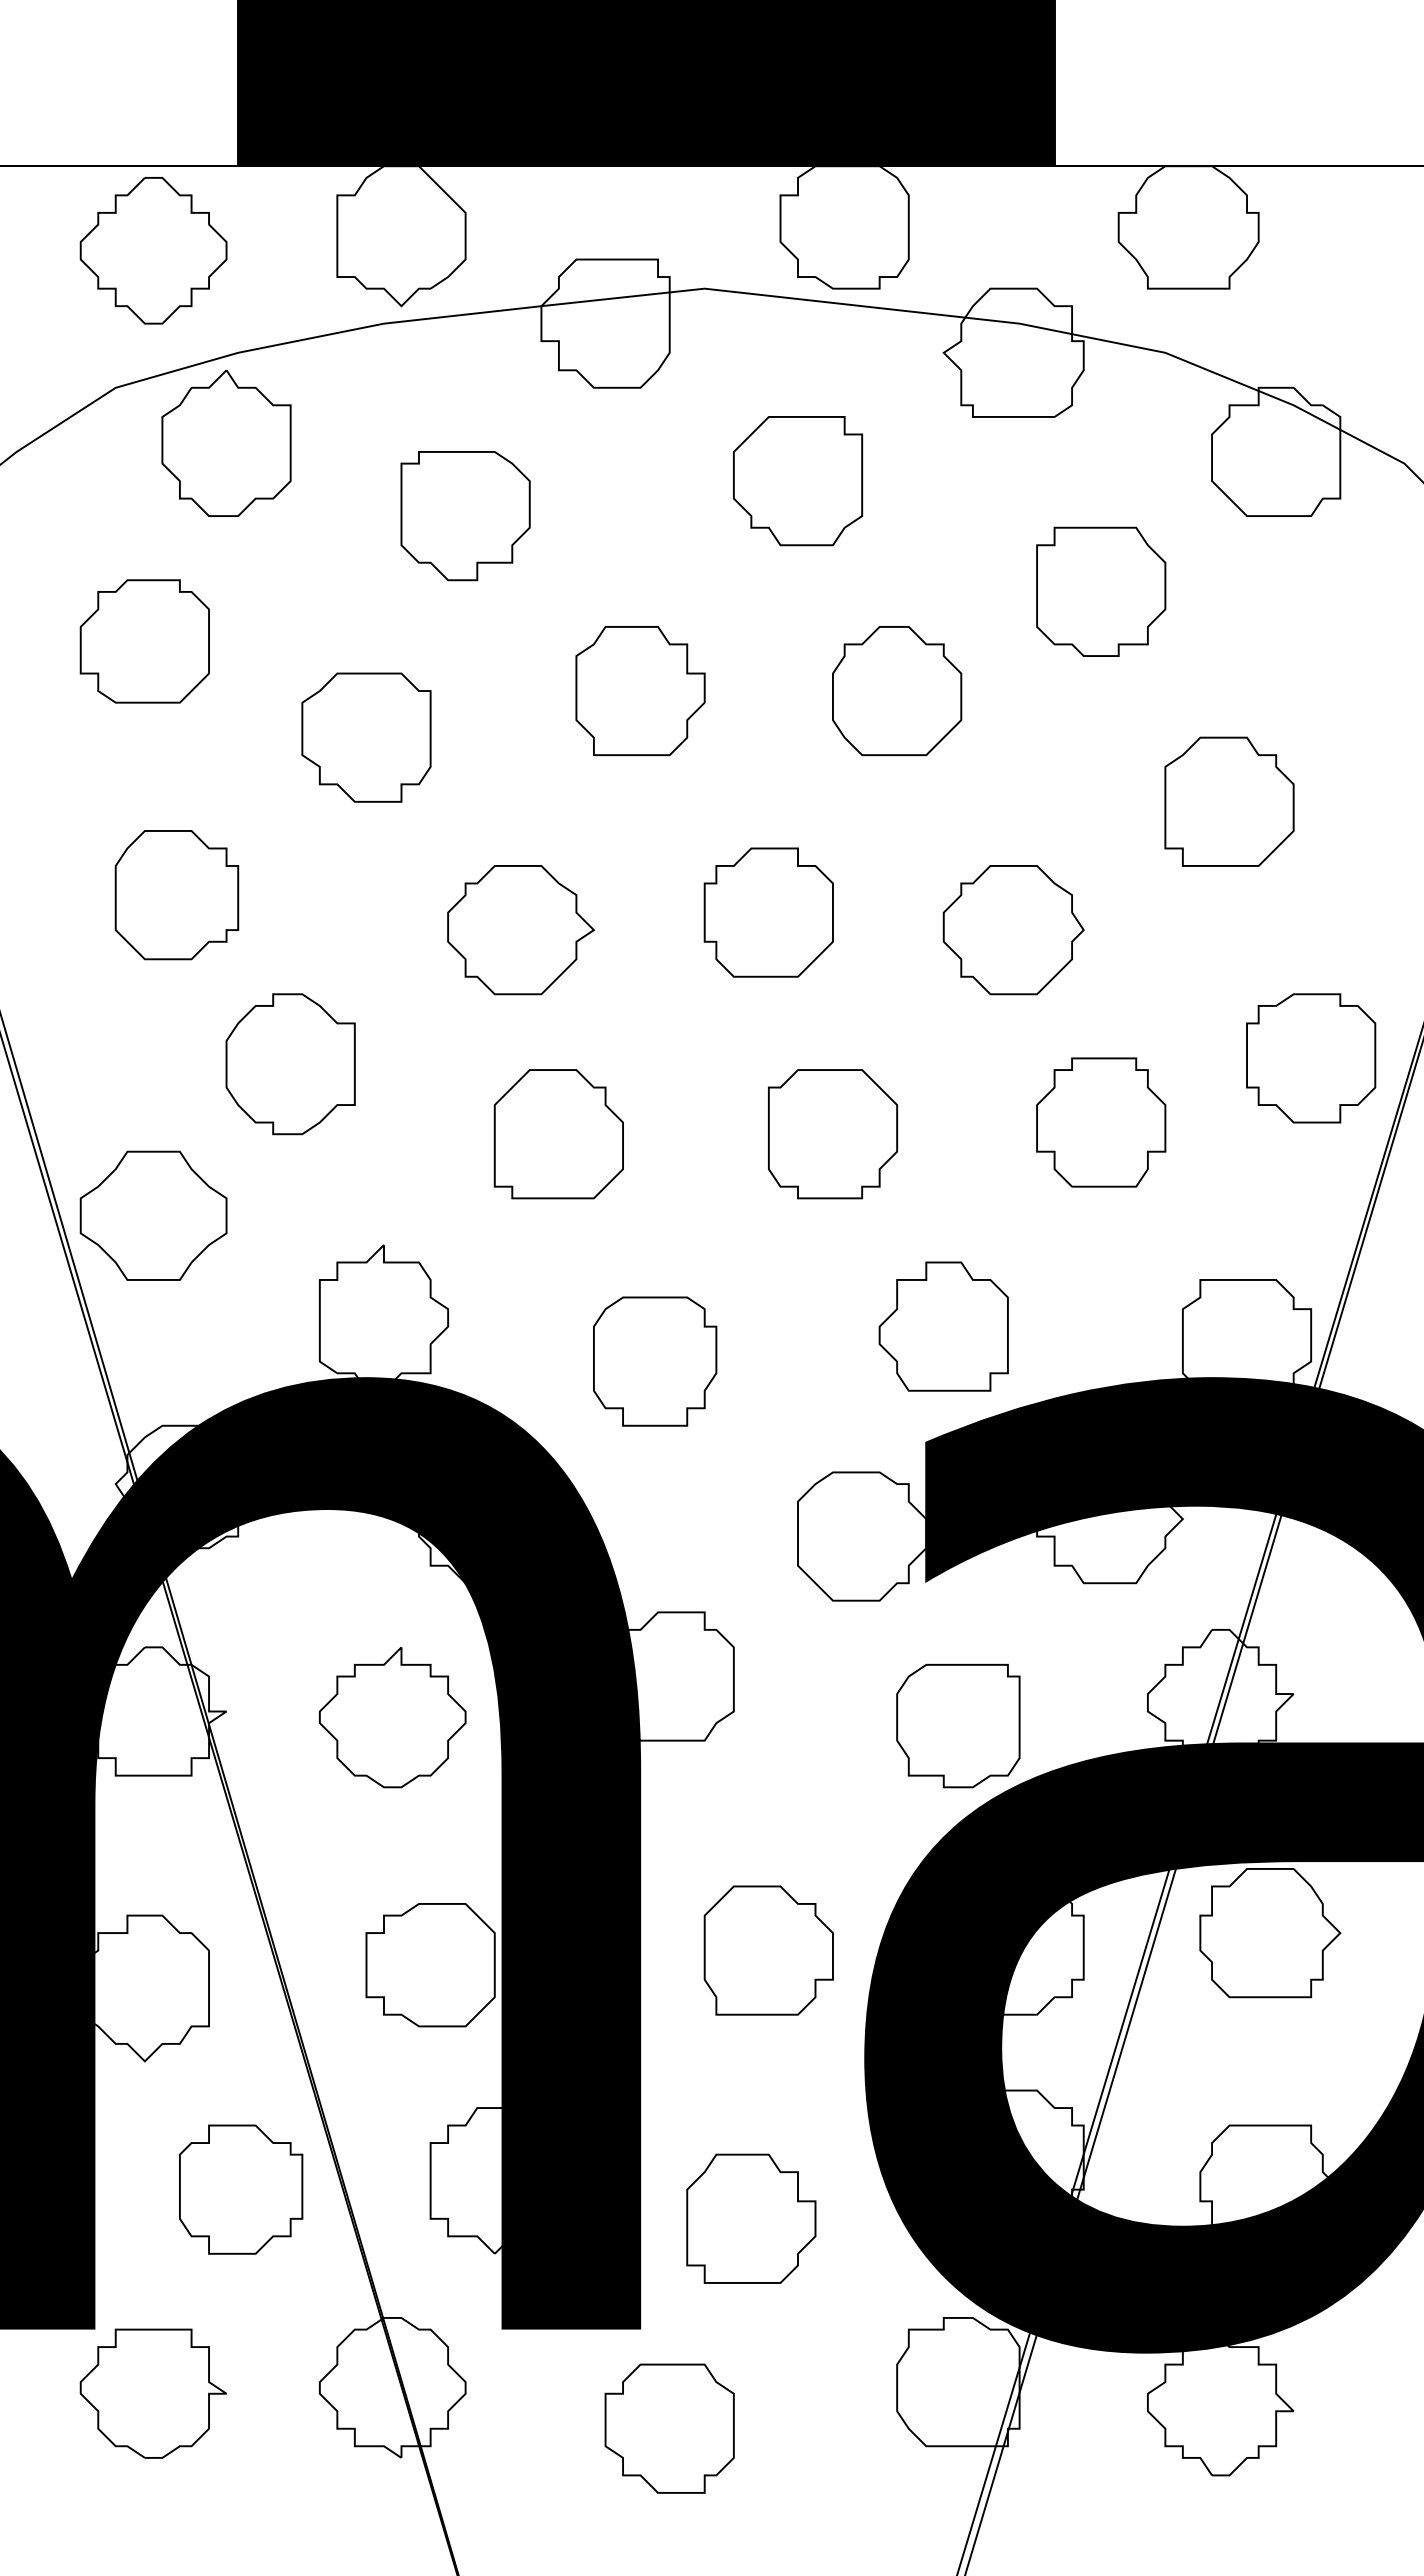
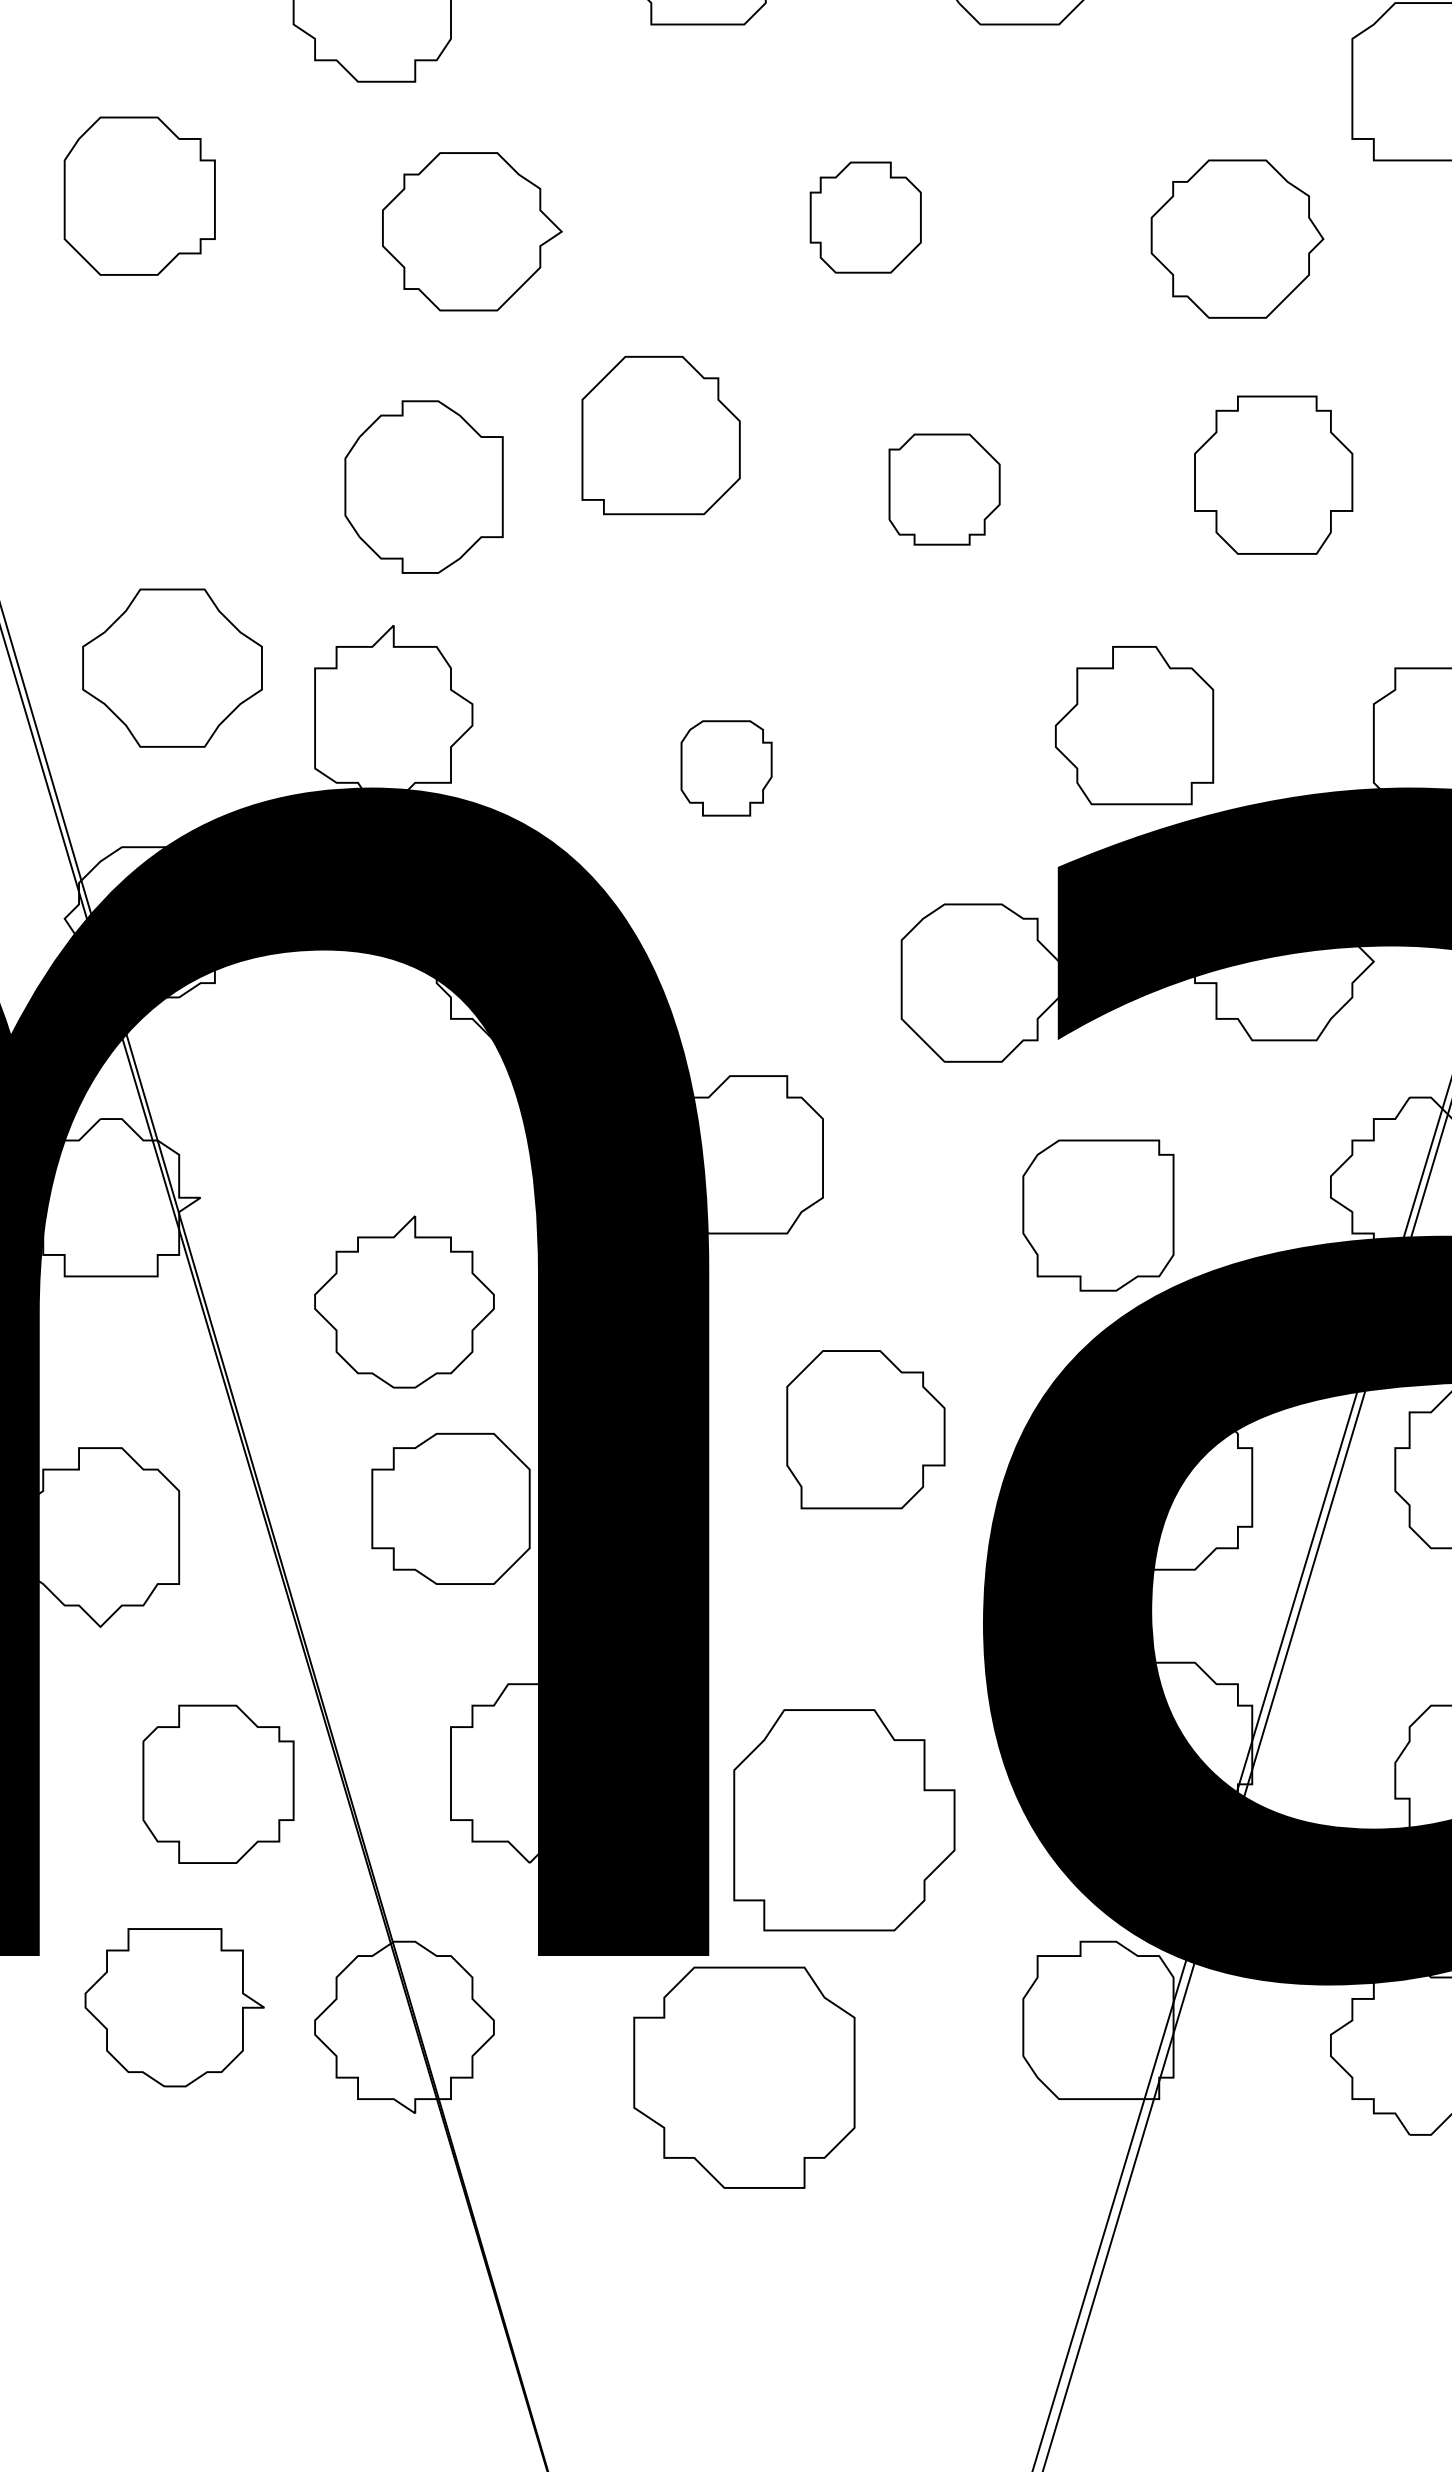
part: (768, 912) -> (865, 217), size x0.7
part: (521, 930) -> (472, 232), moved
part: (1013, 930) -> (1237, 239), moved
part: (290, 1064) -> (423, 487), moved
part: (558, 1134) -> (660, 435), moved
part: (832, 1134) -> (944, 489), size x0.7
part: (153, 1215) -> (172, 667), moved
part: (943, 1326) -> (1134, 725), moved
part: (655, 1361) -> (726, 768), size x0.6
part: (392, 1717) -> (404, 1302), moved
part: (768, 1950) -> (865, 1429), moved
part: (751, 2218) -> (844, 1819), size x1.4
part: (152, 2393) -> (173, 2007), moved
part: (669, 2428) -> (744, 2077), size x1.4

